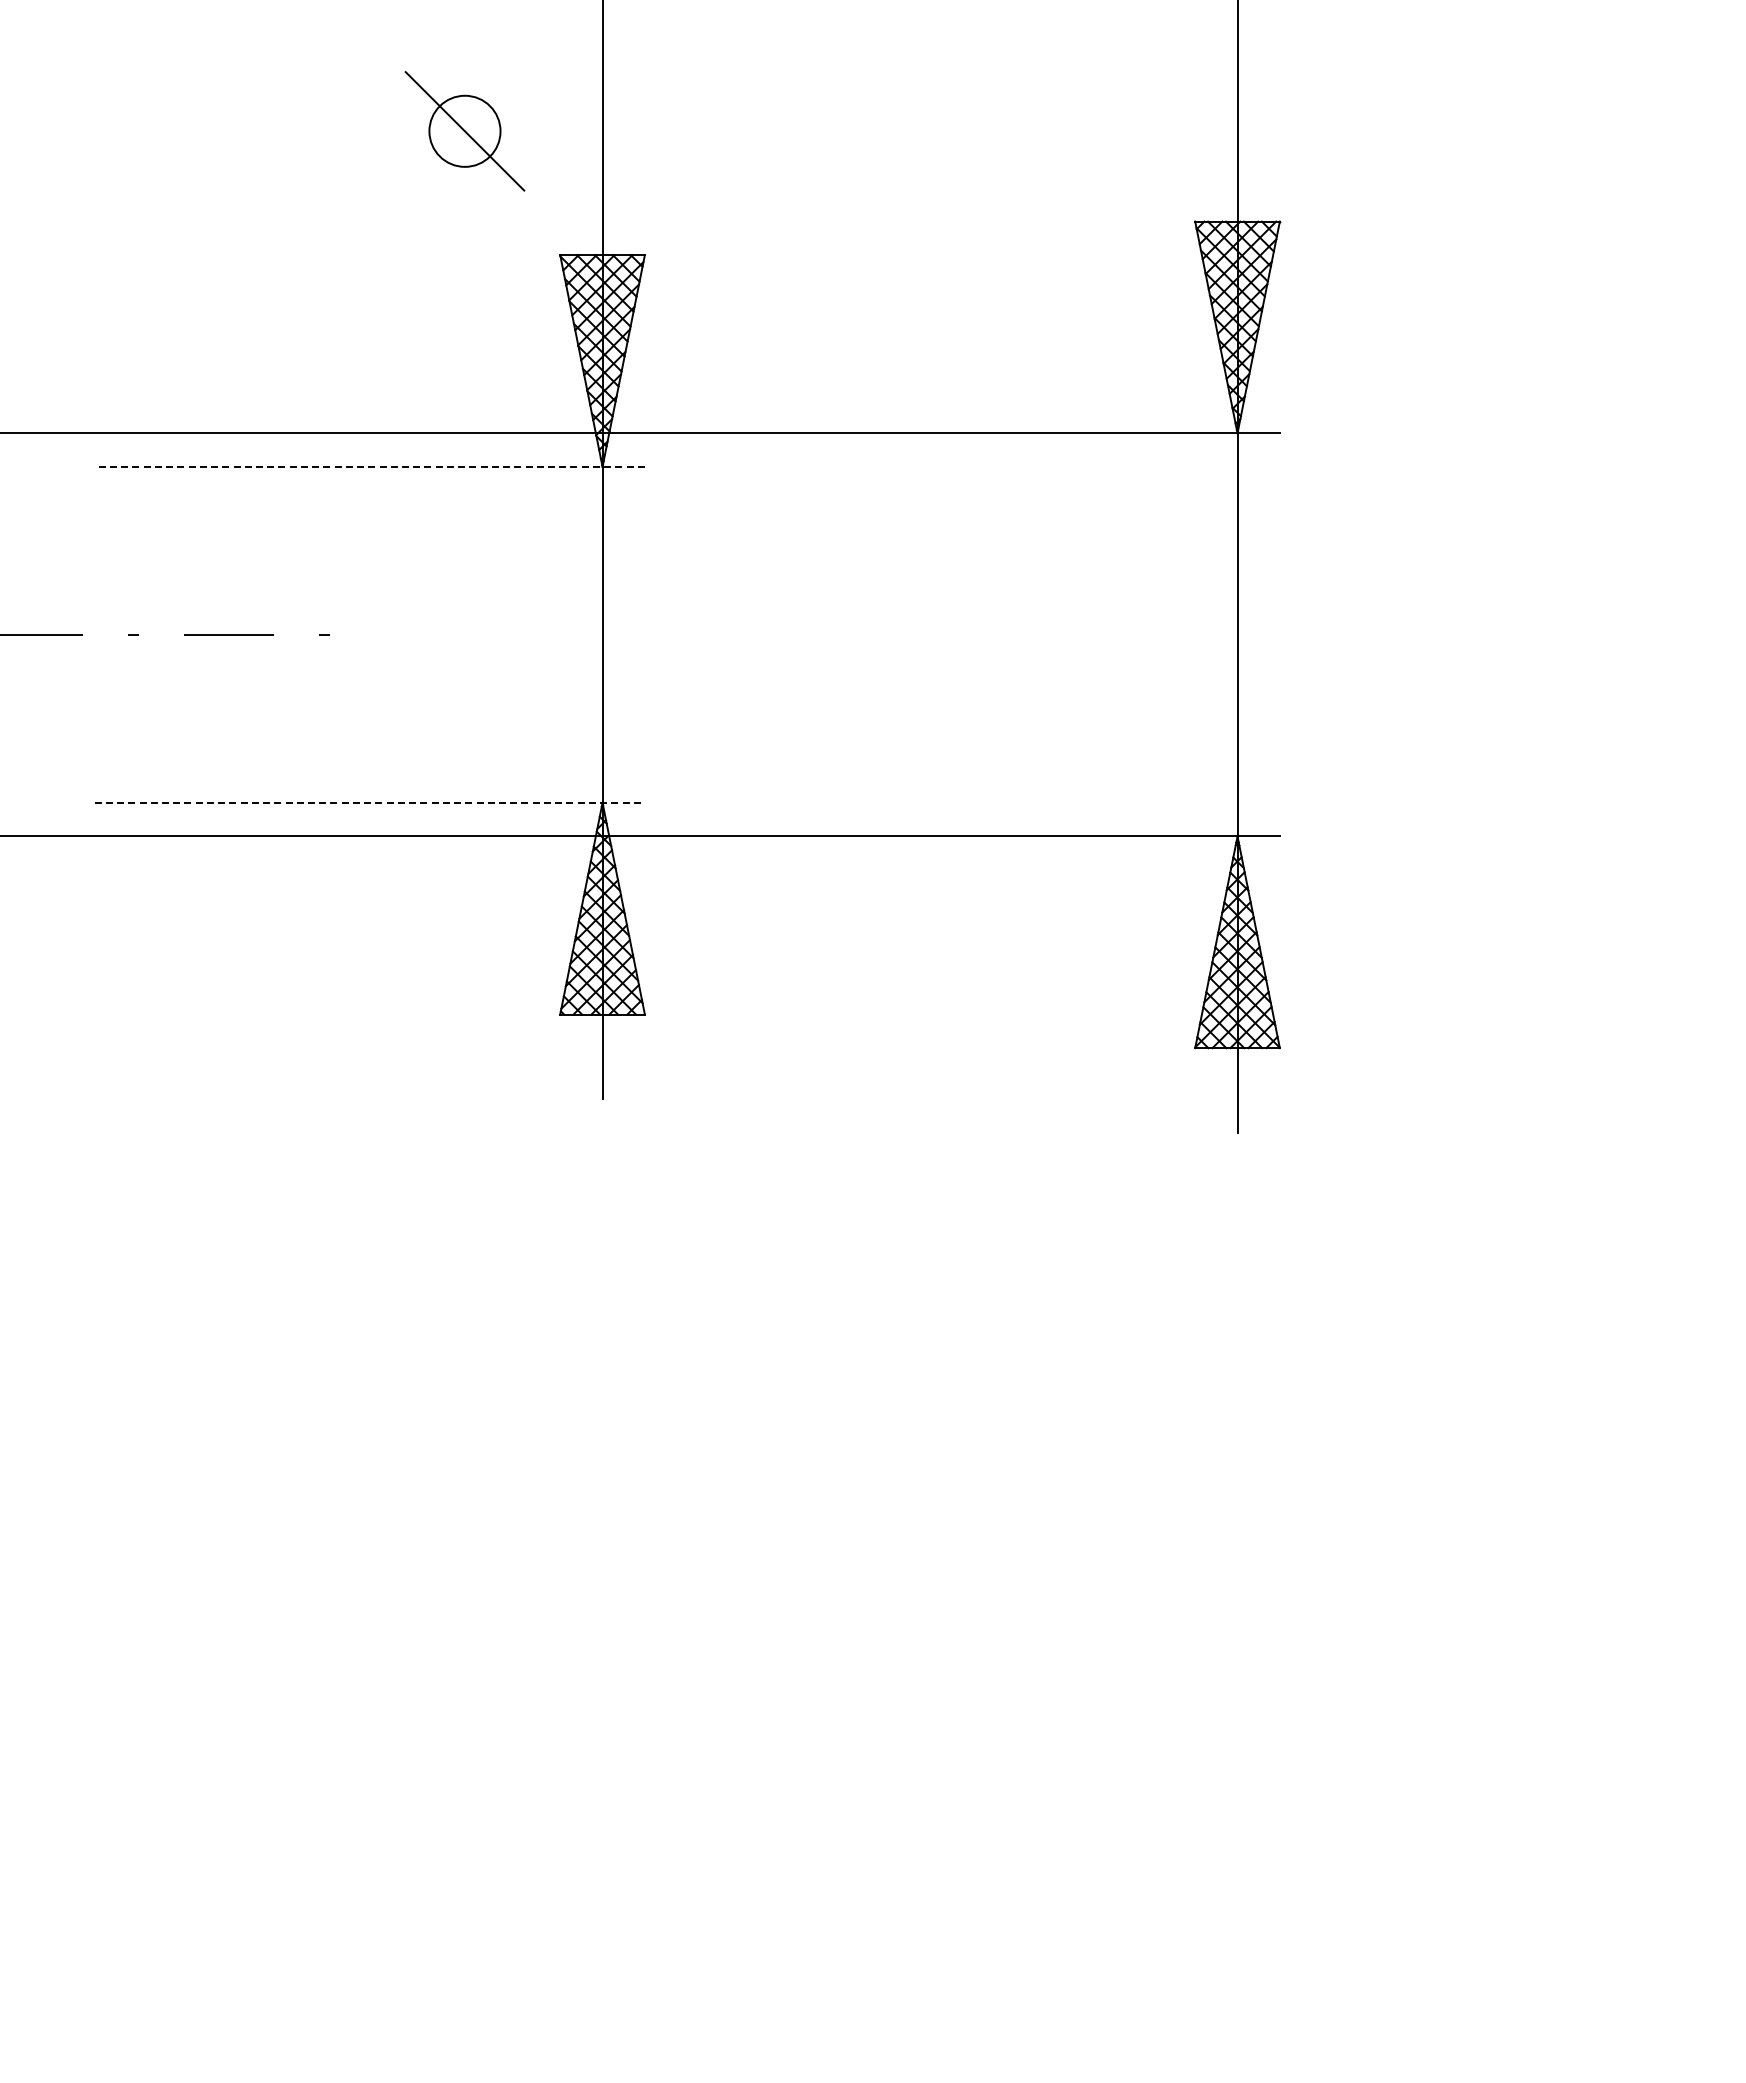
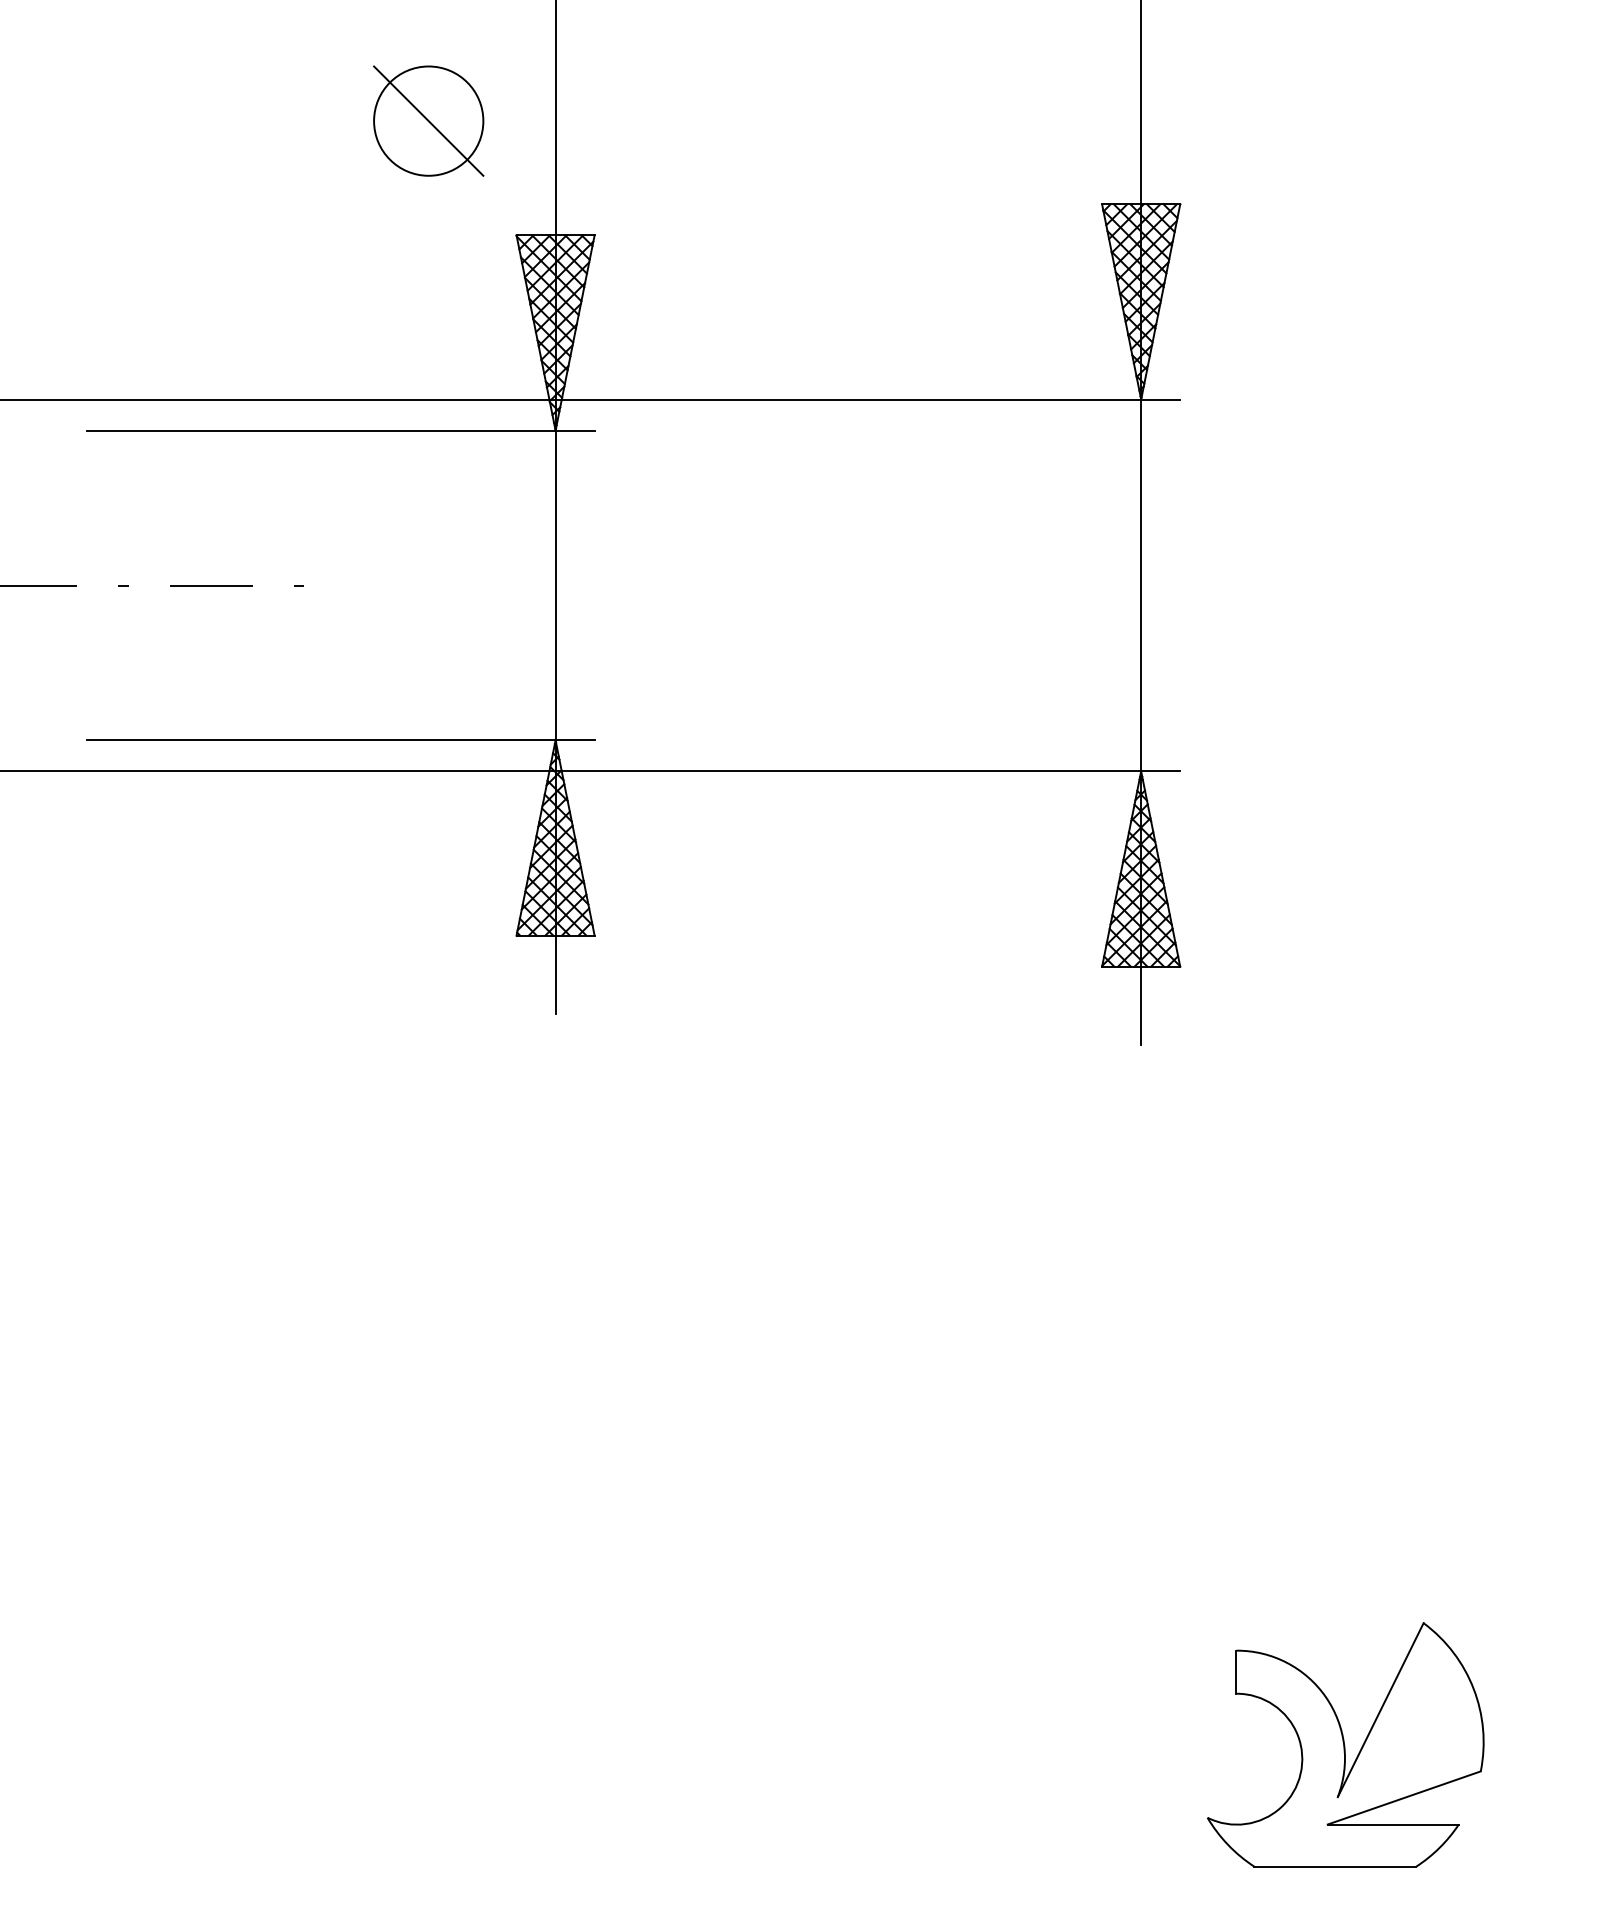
circle: (464, 131) -> (428, 121), size x1.67
line: (369, 466) -> (340, 430), dashed -> solid
line: (370, 802) -> (341, 740), dashed -> solid
part: (1459, 1891) -> (1345, 1744), added

